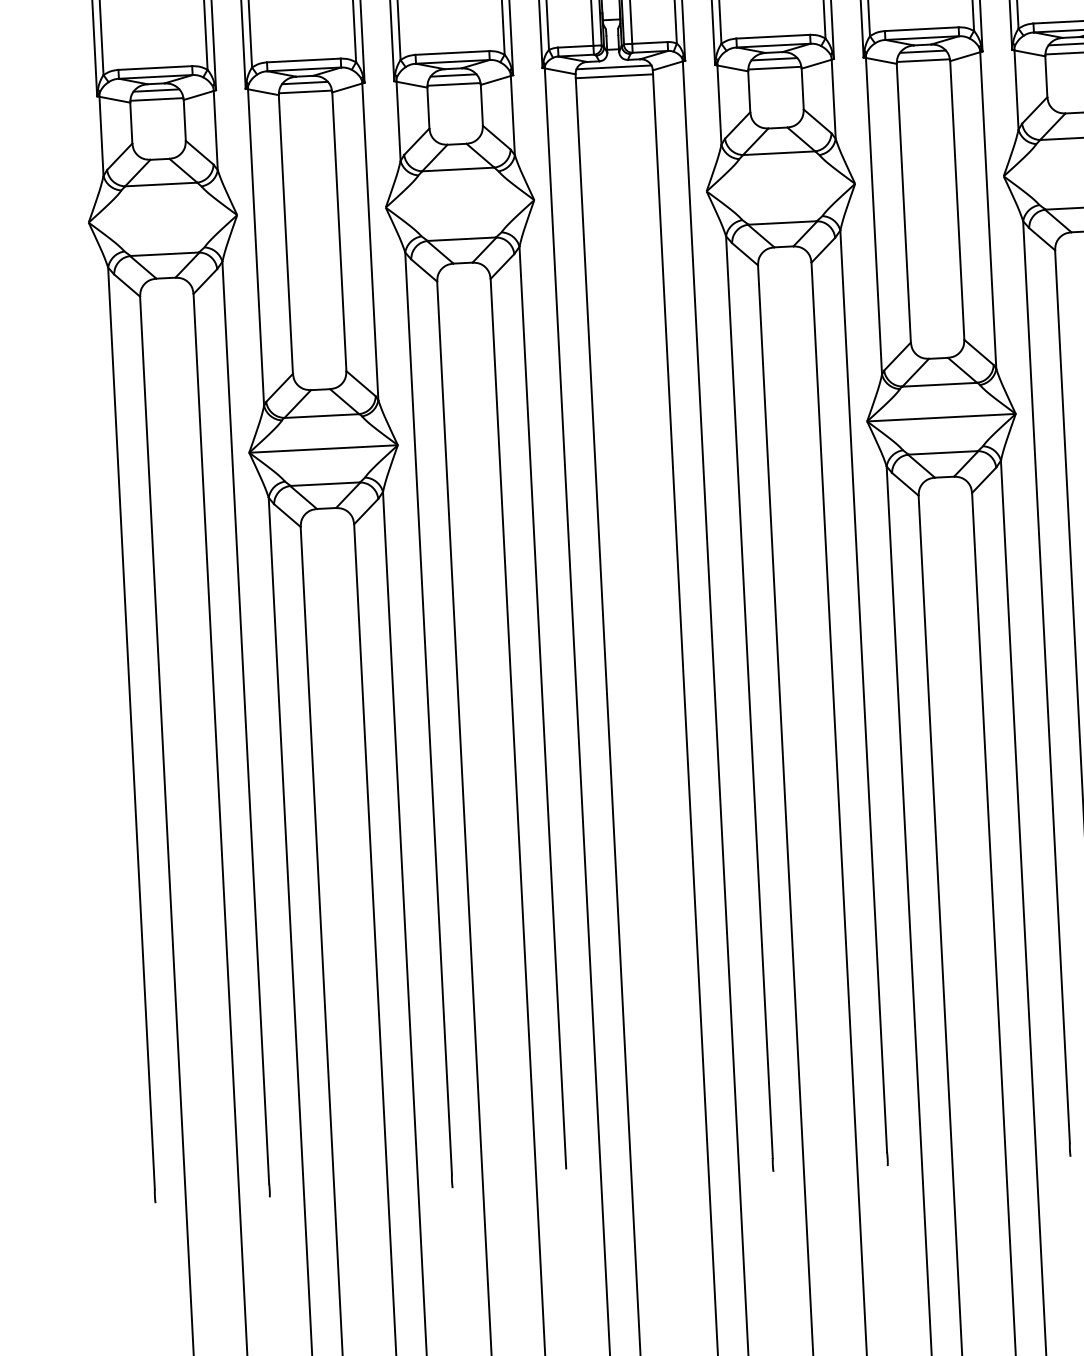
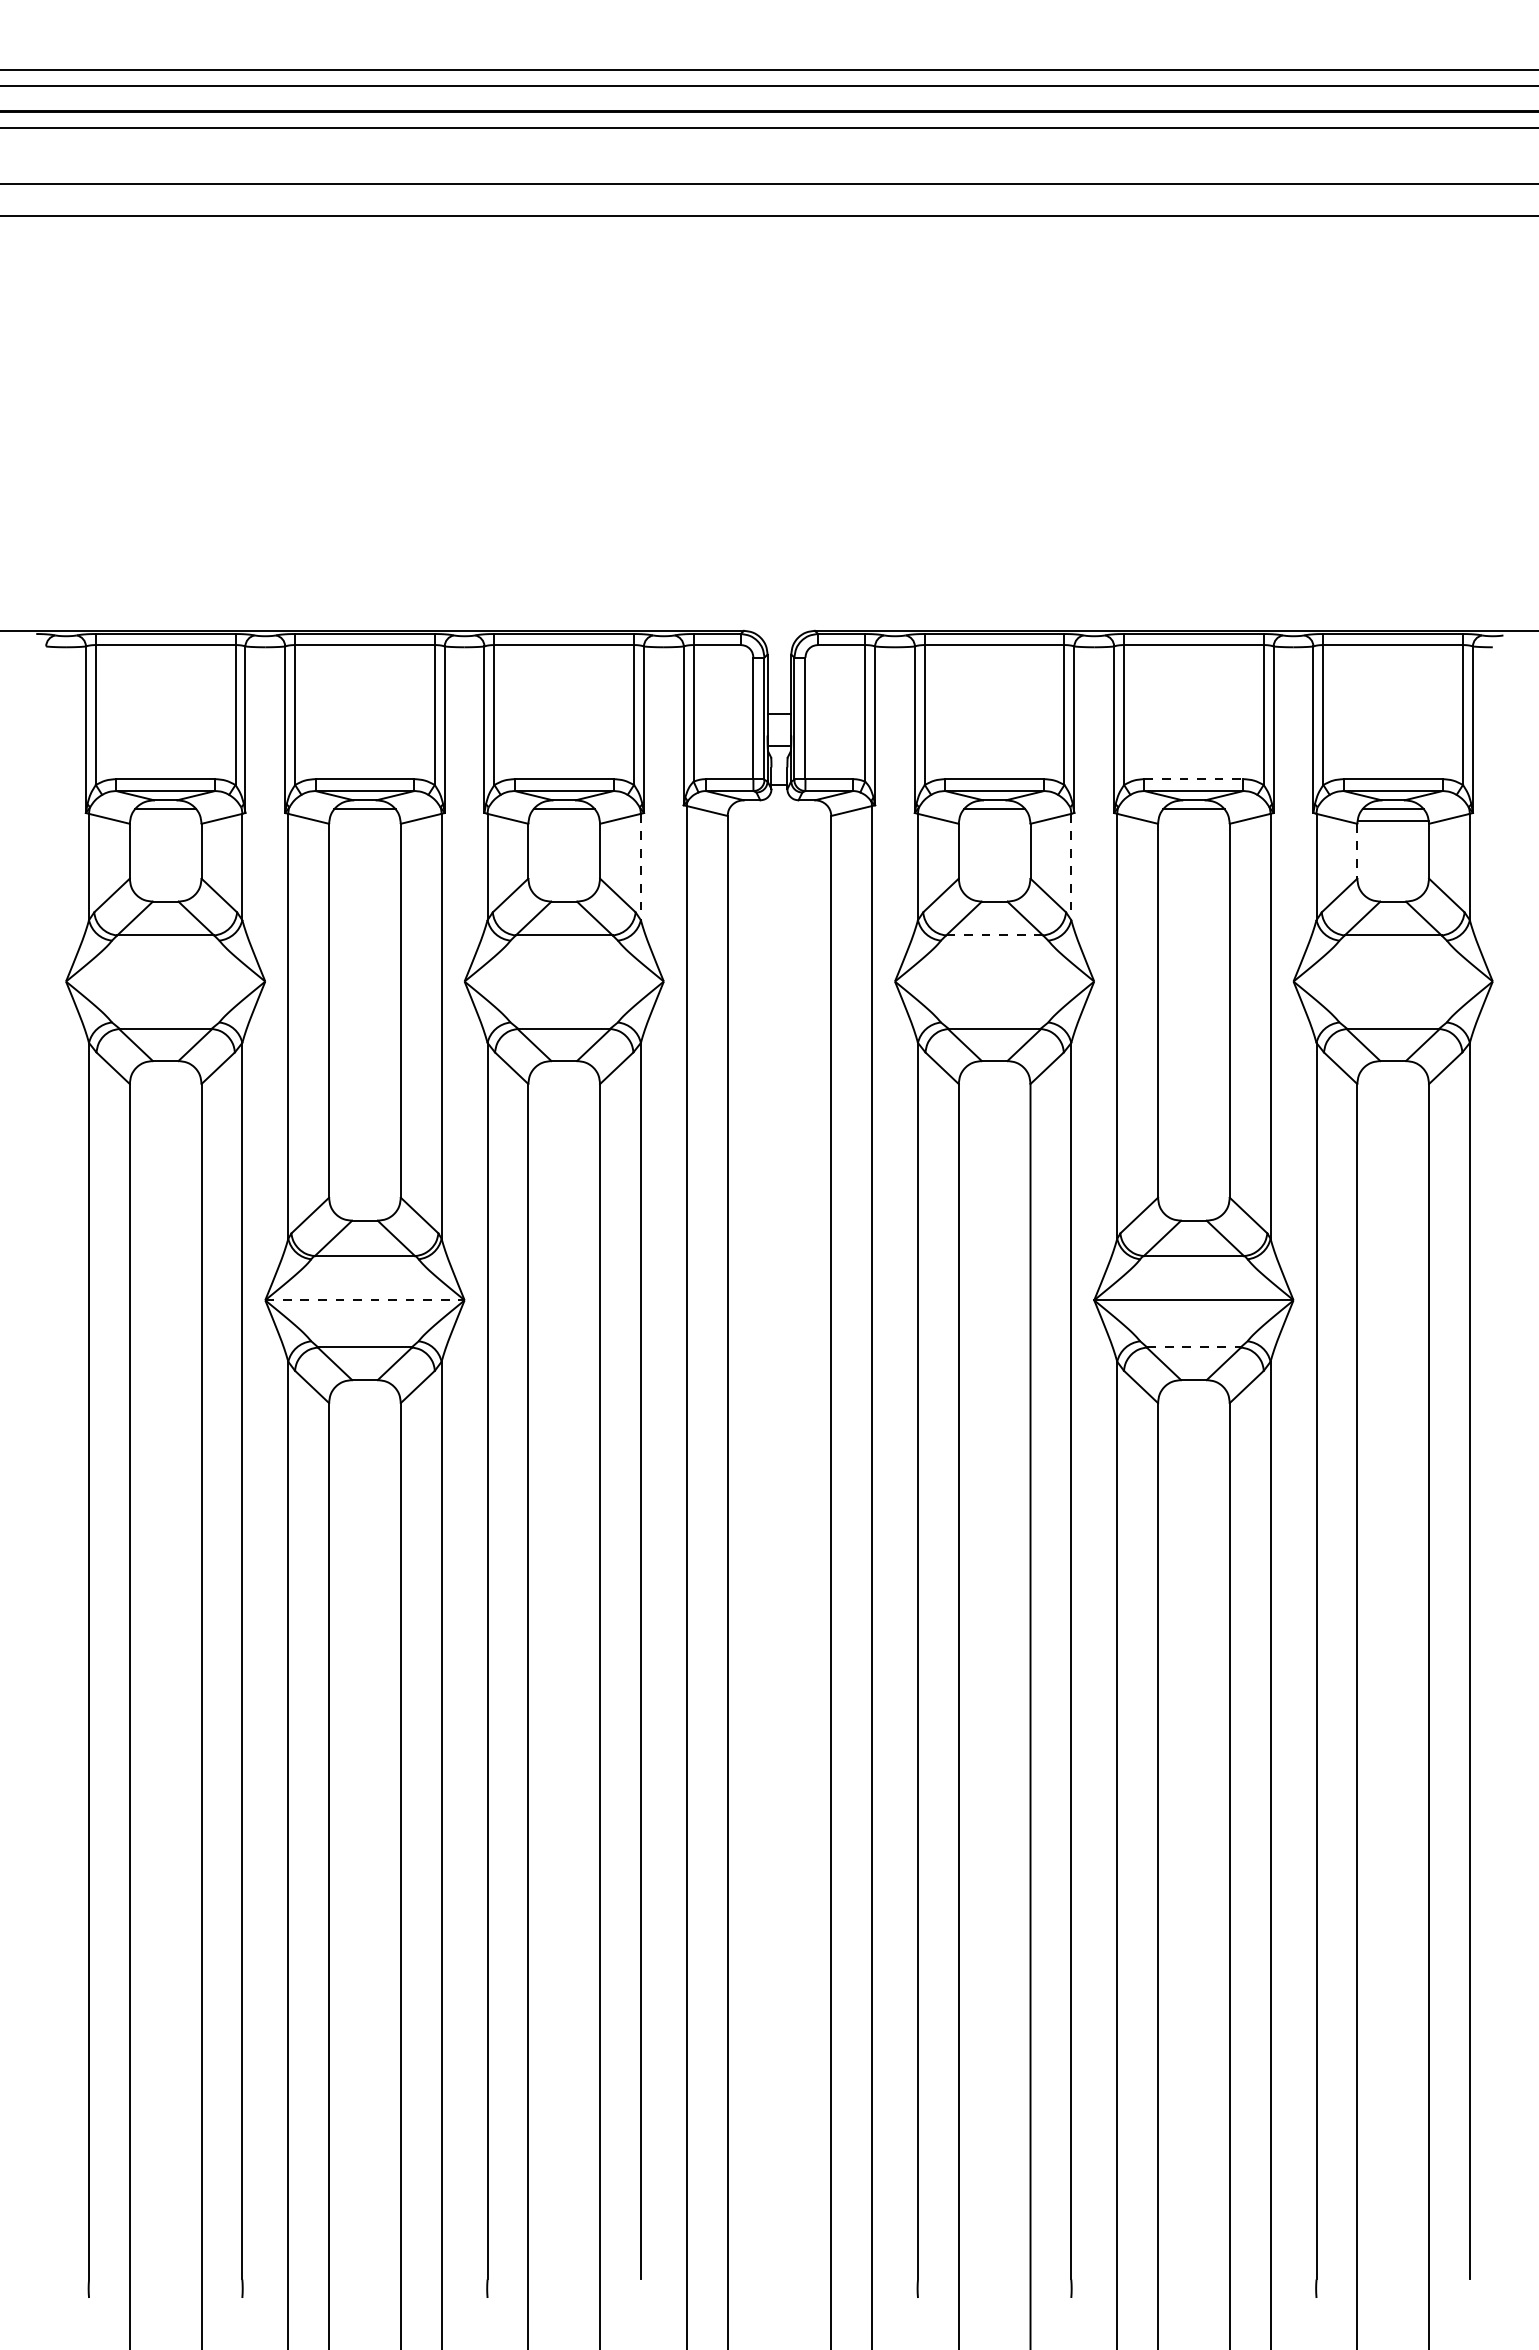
line: (922, 29) -> (1194, 779), solid -> dashed
line: (923, 60) -> (1193, 821), removed
line: (614, 67) -> (779, 809), removed
line: (774, 68) -> (994, 821), removed
line: (614, 76) -> (779, 821), removed
line: (1046, 76) -> (1357, 851), solid -> dashed
line: (453, 84) -> (563, 821), removed
line: (305, 92) -> (364, 821), removed
line: (156, 99) -> (165, 821), removed
line: (833, 99) -> (1071, 867), solid -> dashed
line: (512, 115) -> (640, 867), solid -> dashed
line: (779, 153) -> (994, 935), solid -> dashed
line: (323, 449) -> (364, 1300), solid -> dashed
line: (942, 452) -> (1193, 1347), solid -> dashed

